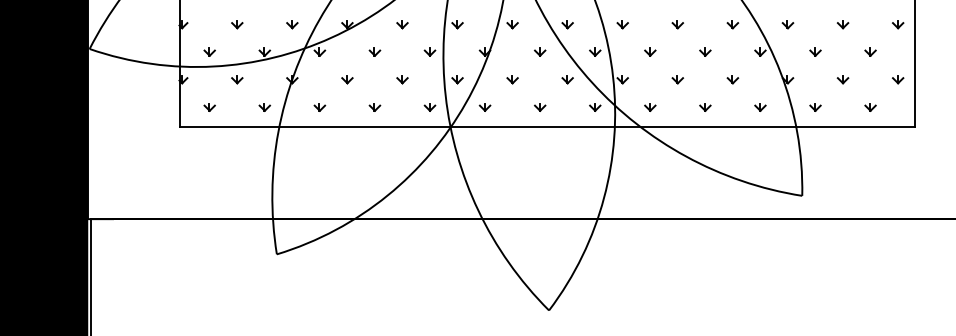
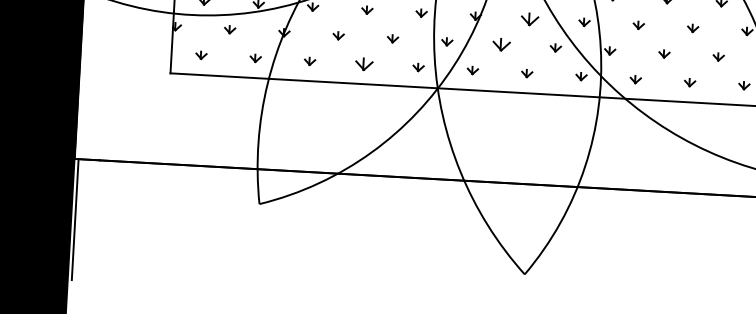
part: (540, 51) -> (530, 18), size x1.6
part: (512, 79) -> (501, 44), size x1.6
part: (374, 107) -> (363, 64), size x1.6

